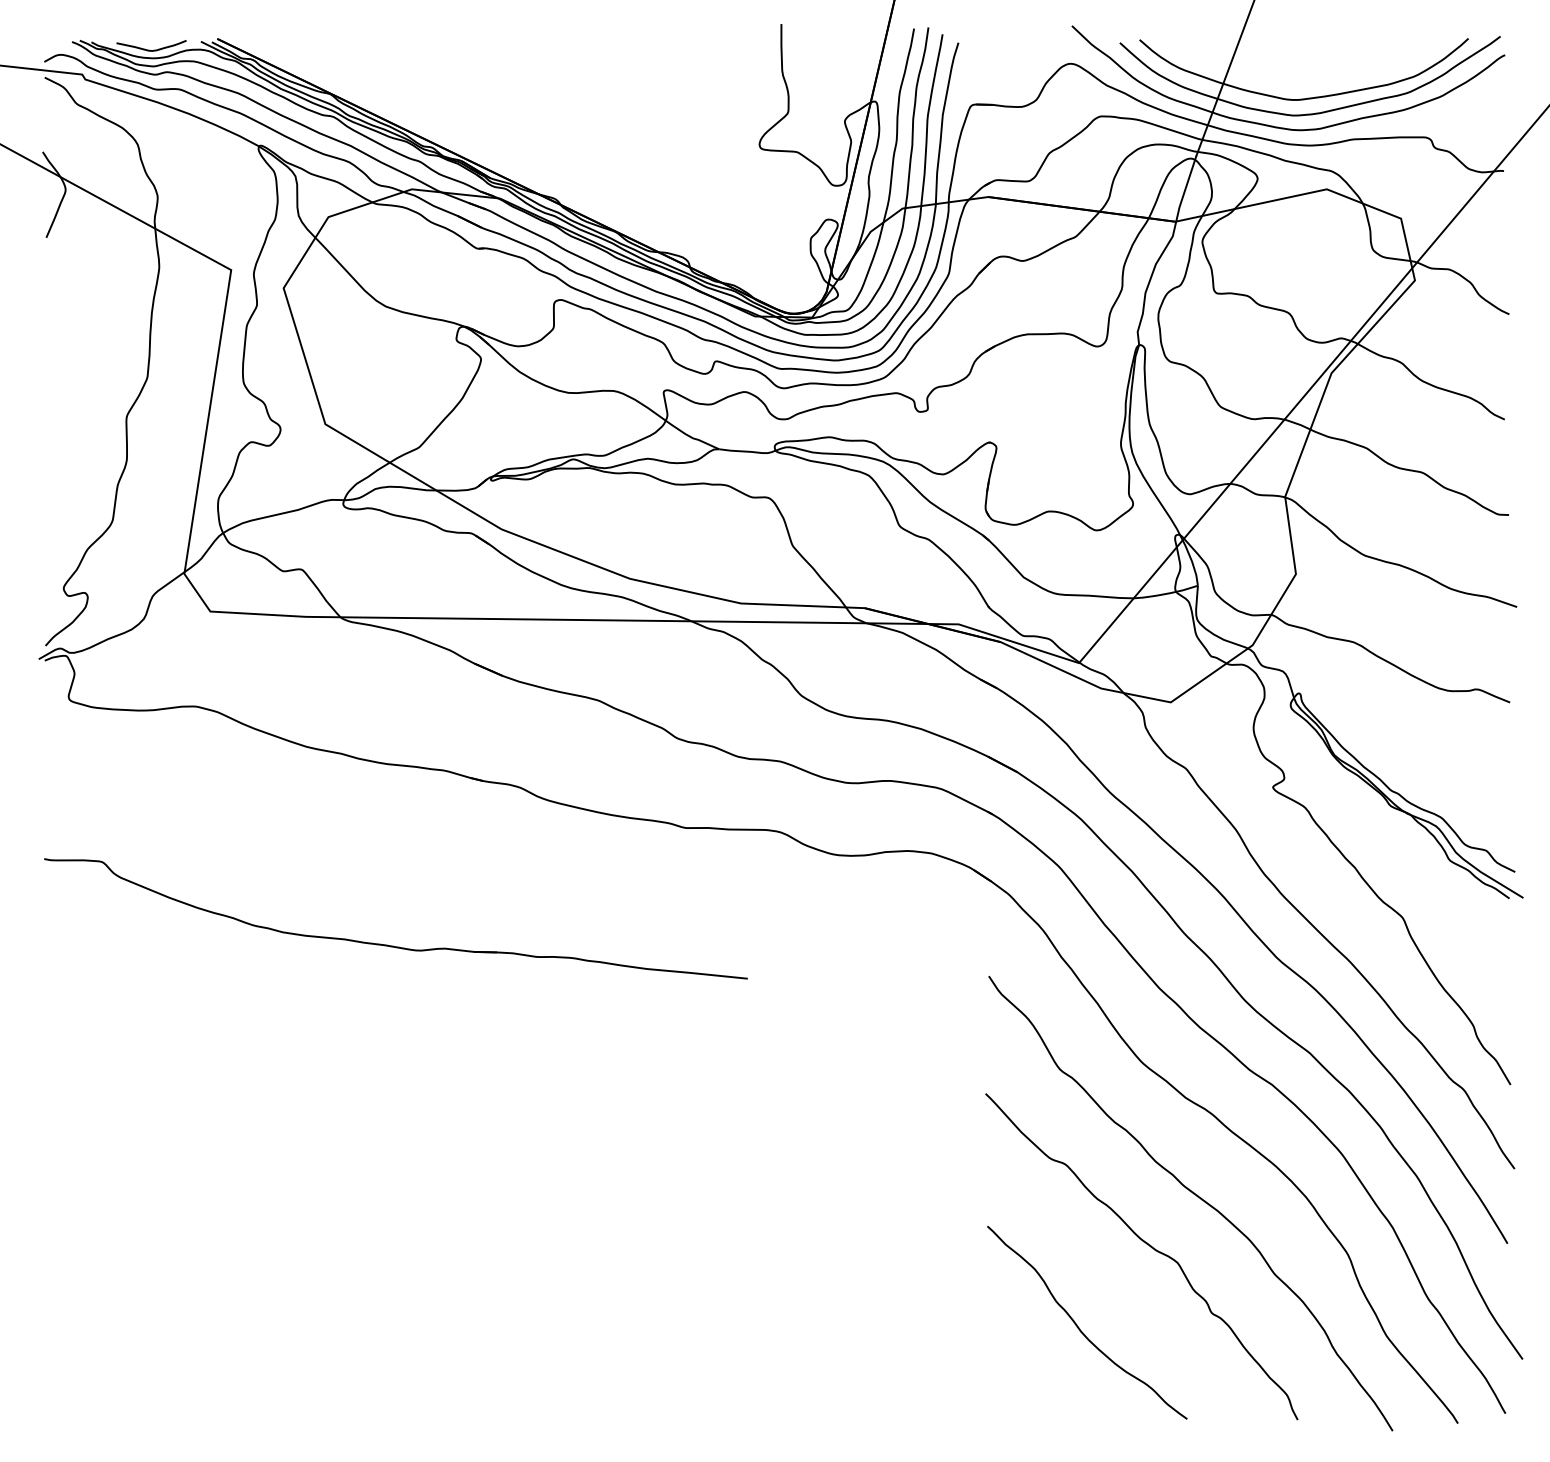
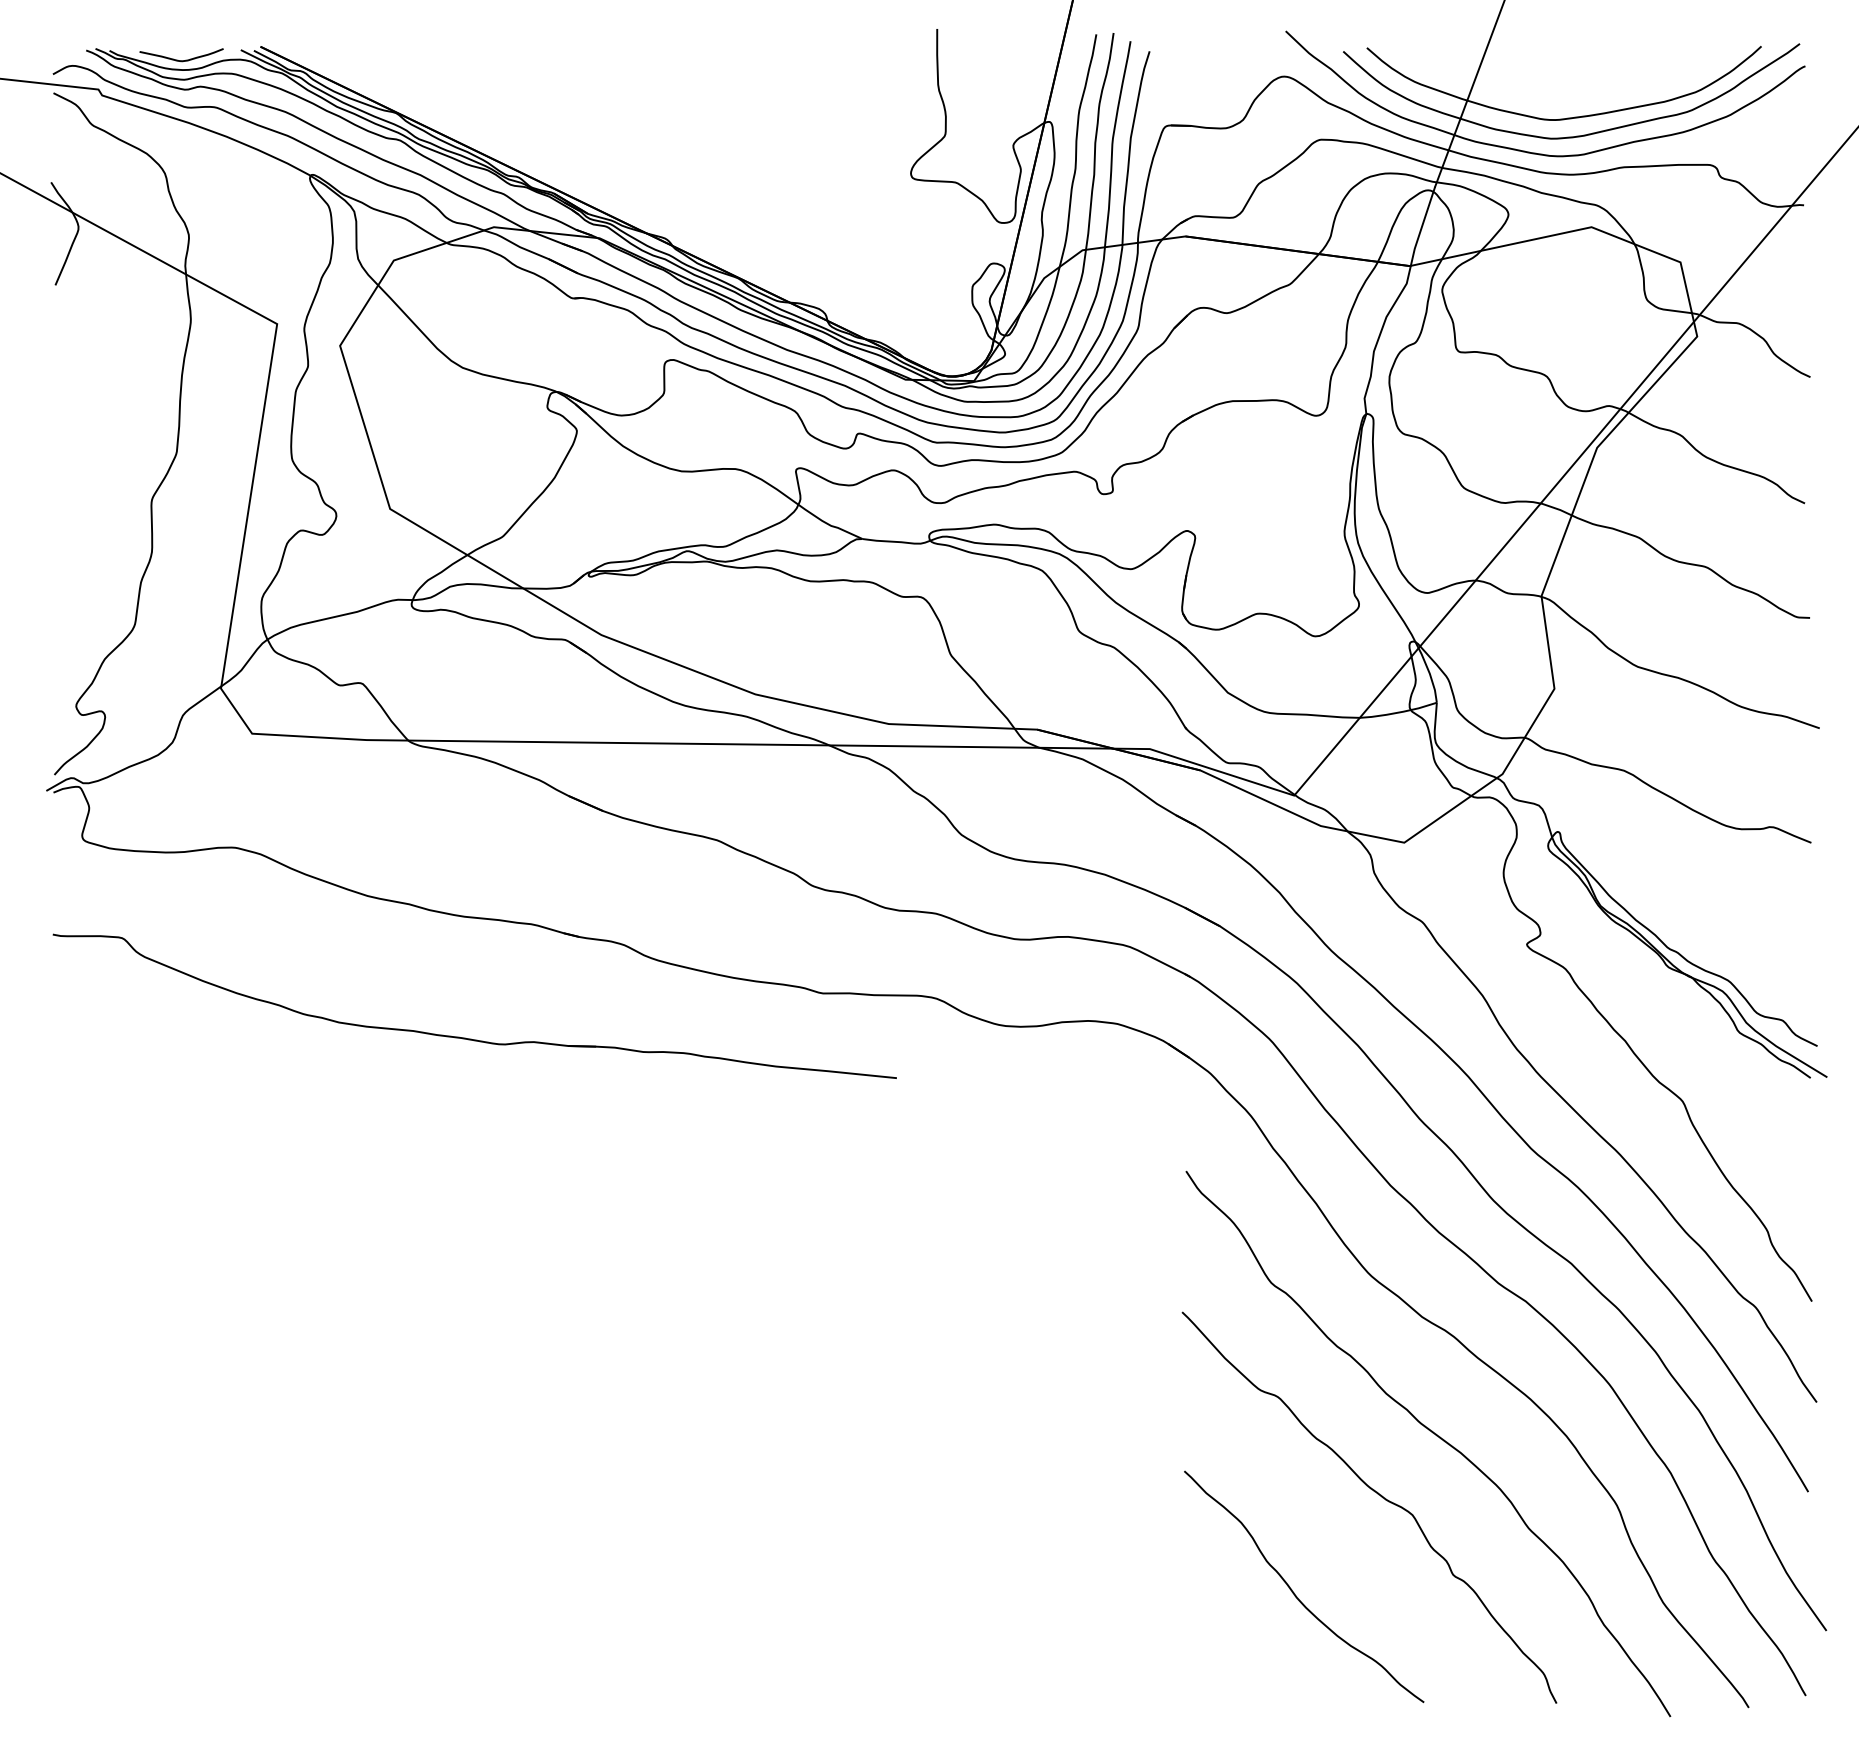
part: (393, 945) -> (471, 1038), moved

